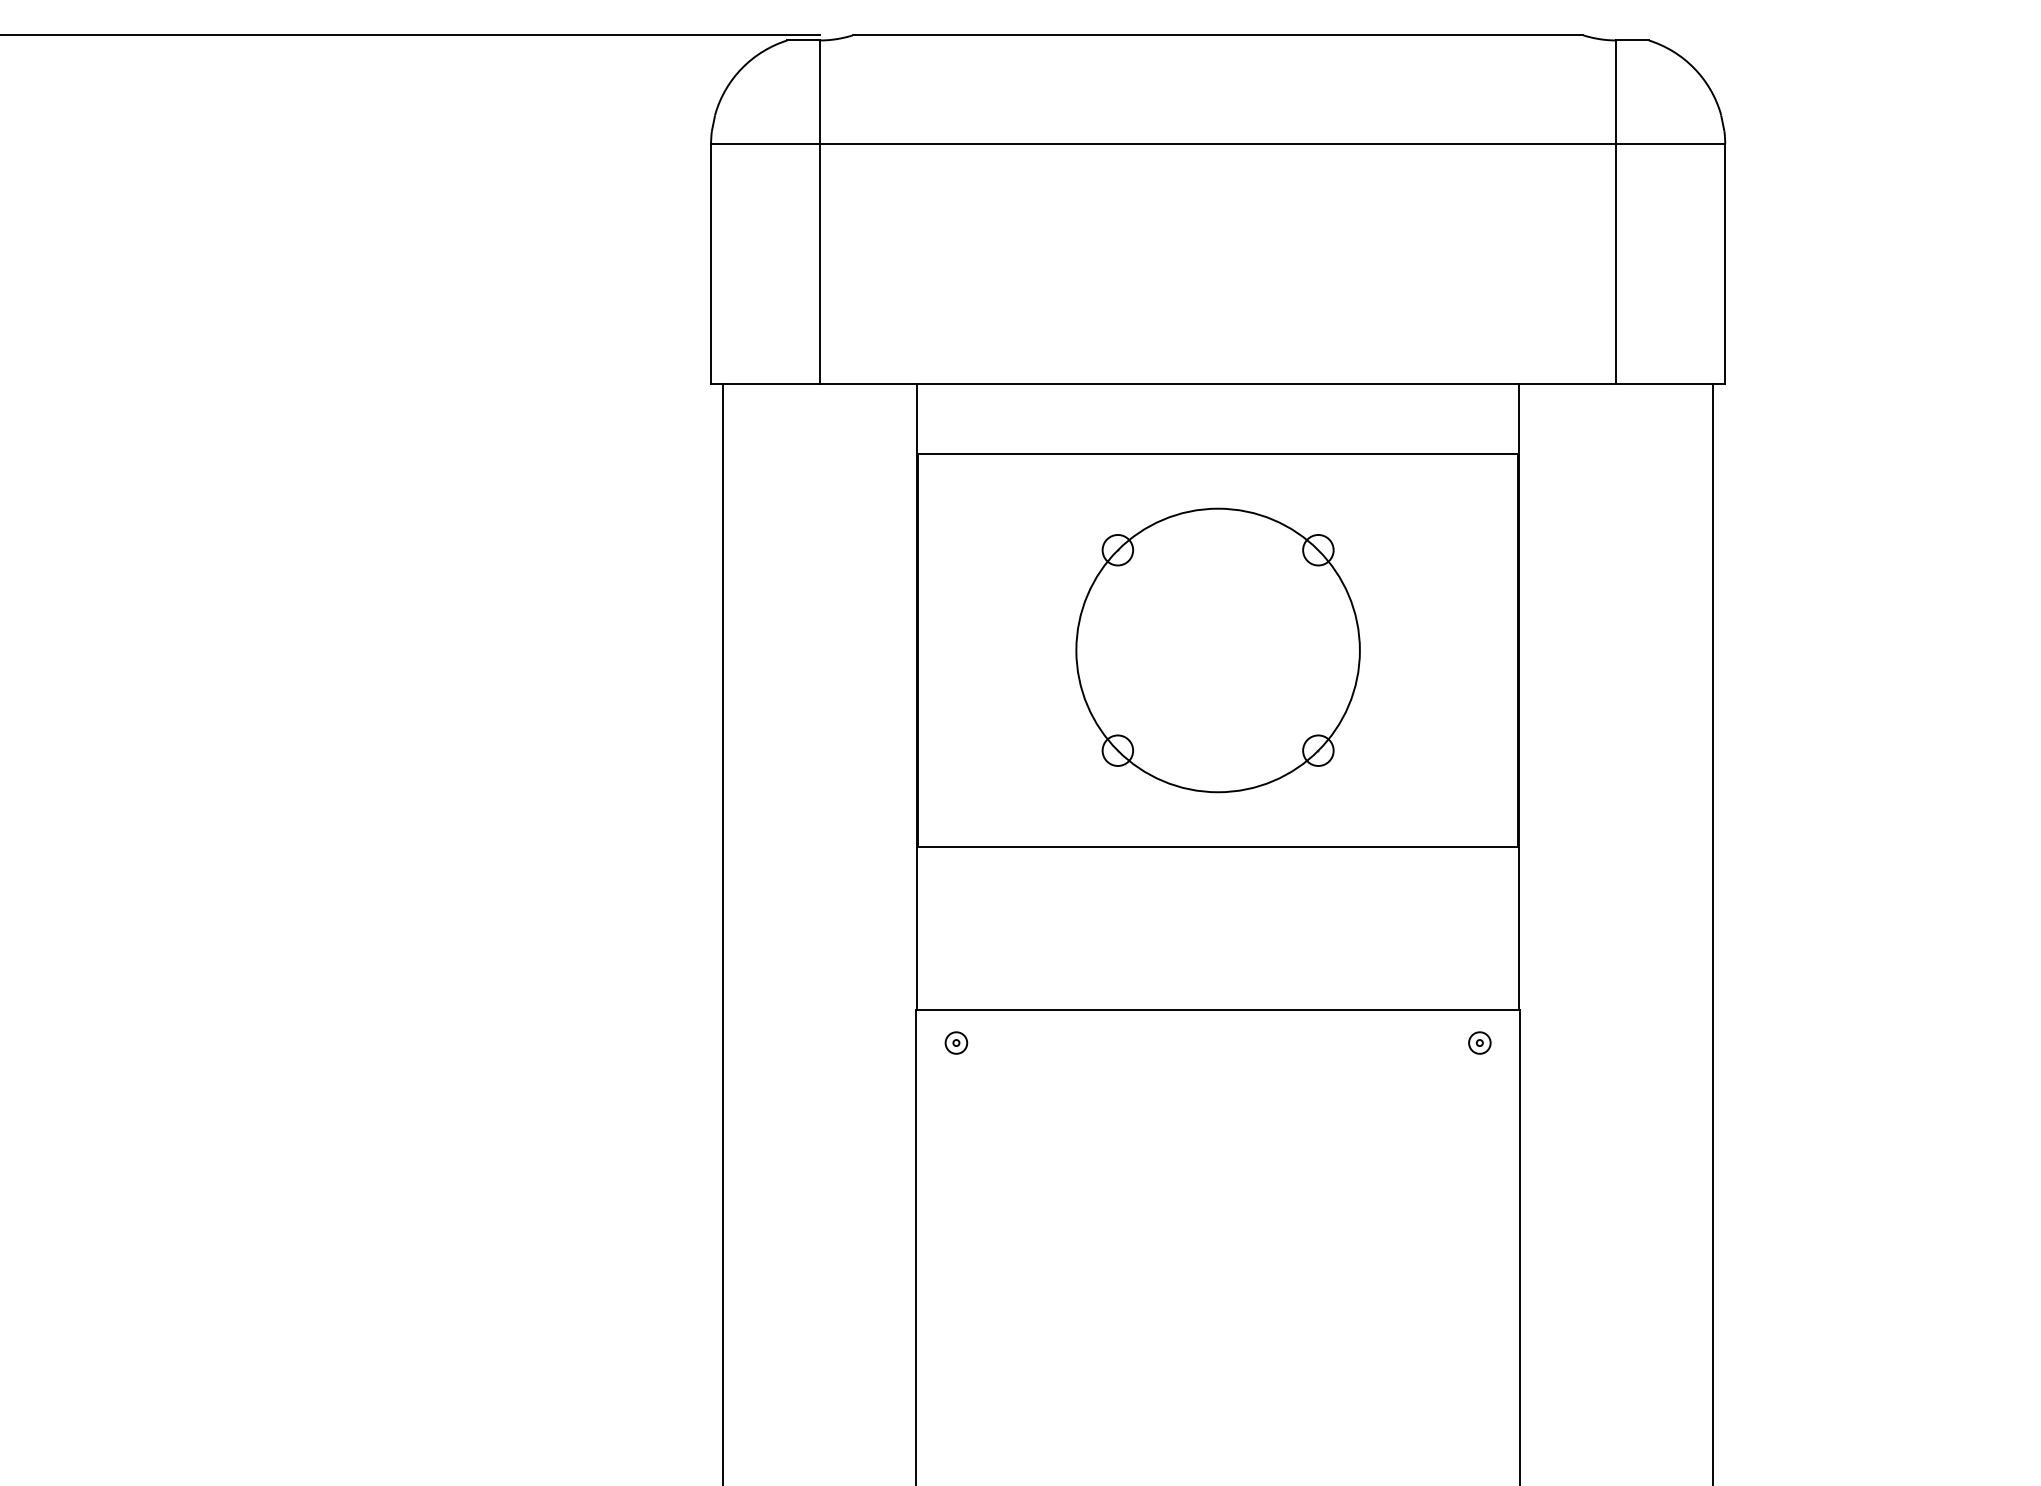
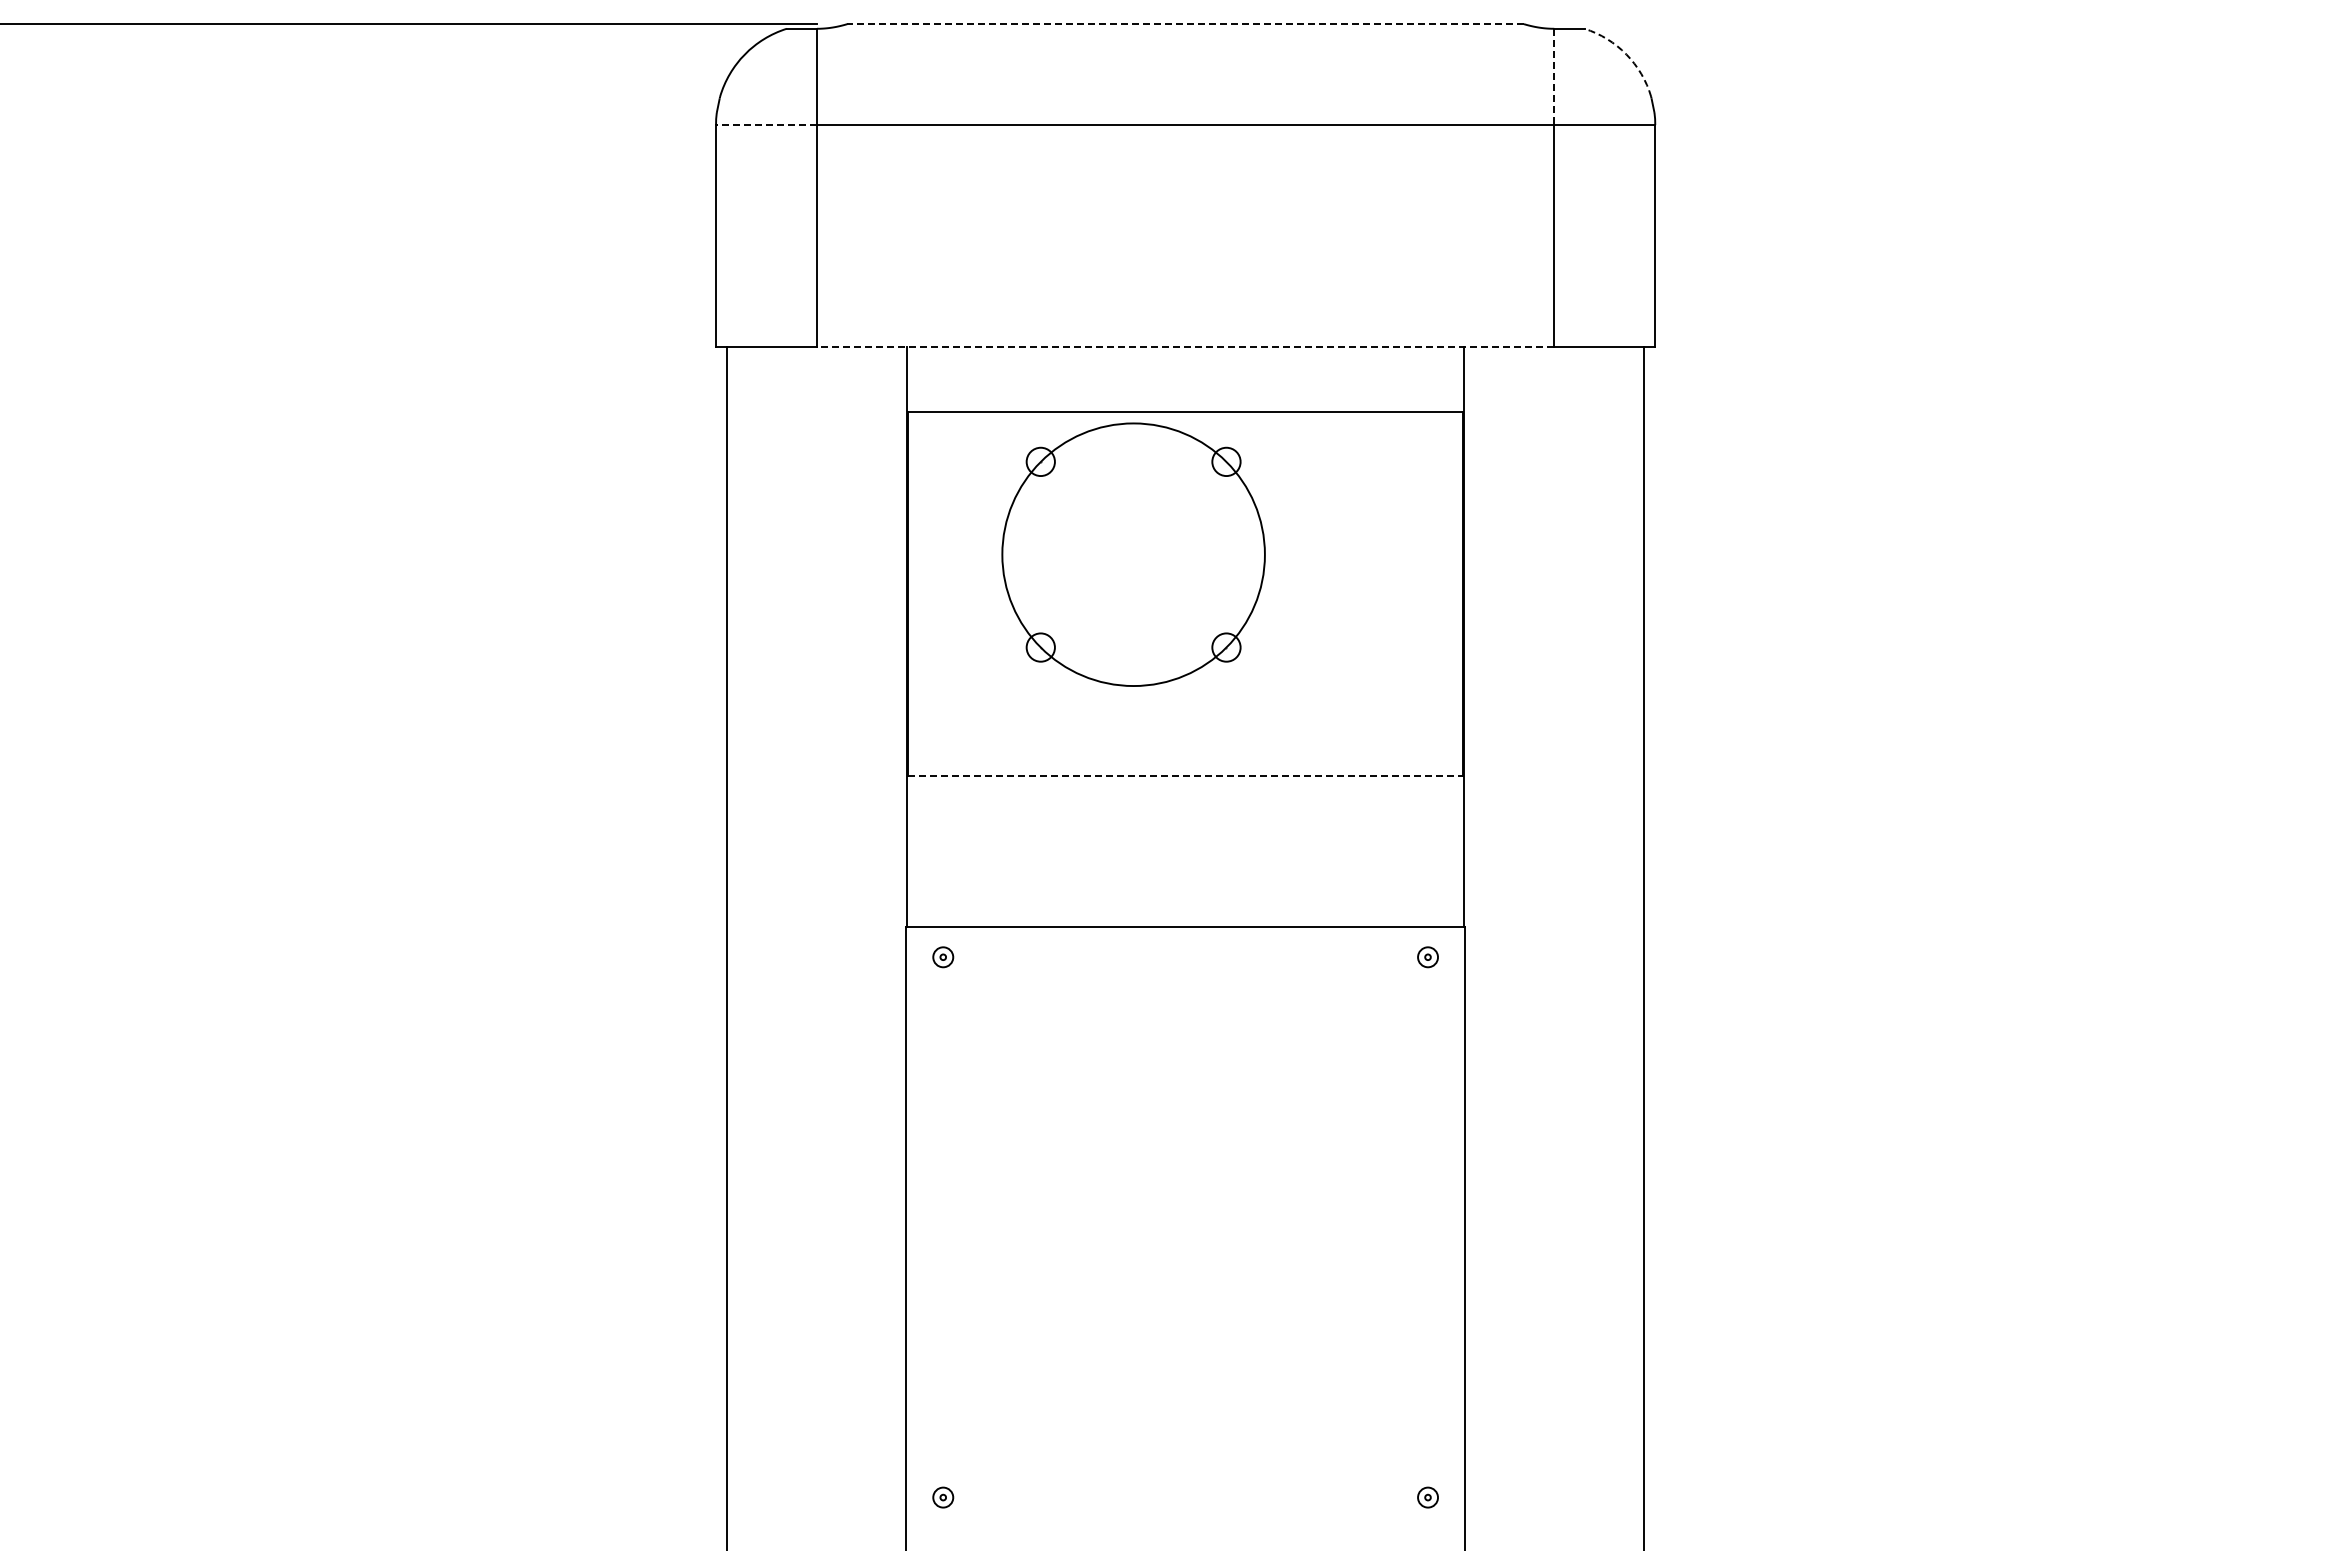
line: (1217, 35) -> (1185, 24), solid -> dashed
arc: (1694, 68) -> (1626, 54), solid -> dashed
line: (1616, 93) -> (1554, 77), solid -> dashed
line: (765, 144) -> (766, 125), solid -> dashed
line: (1217, 384) -> (1185, 347), solid -> dashed
part: (1217, 650) -> (1133, 554), moved
line: (1217, 846) -> (1185, 775), solid -> dashed

